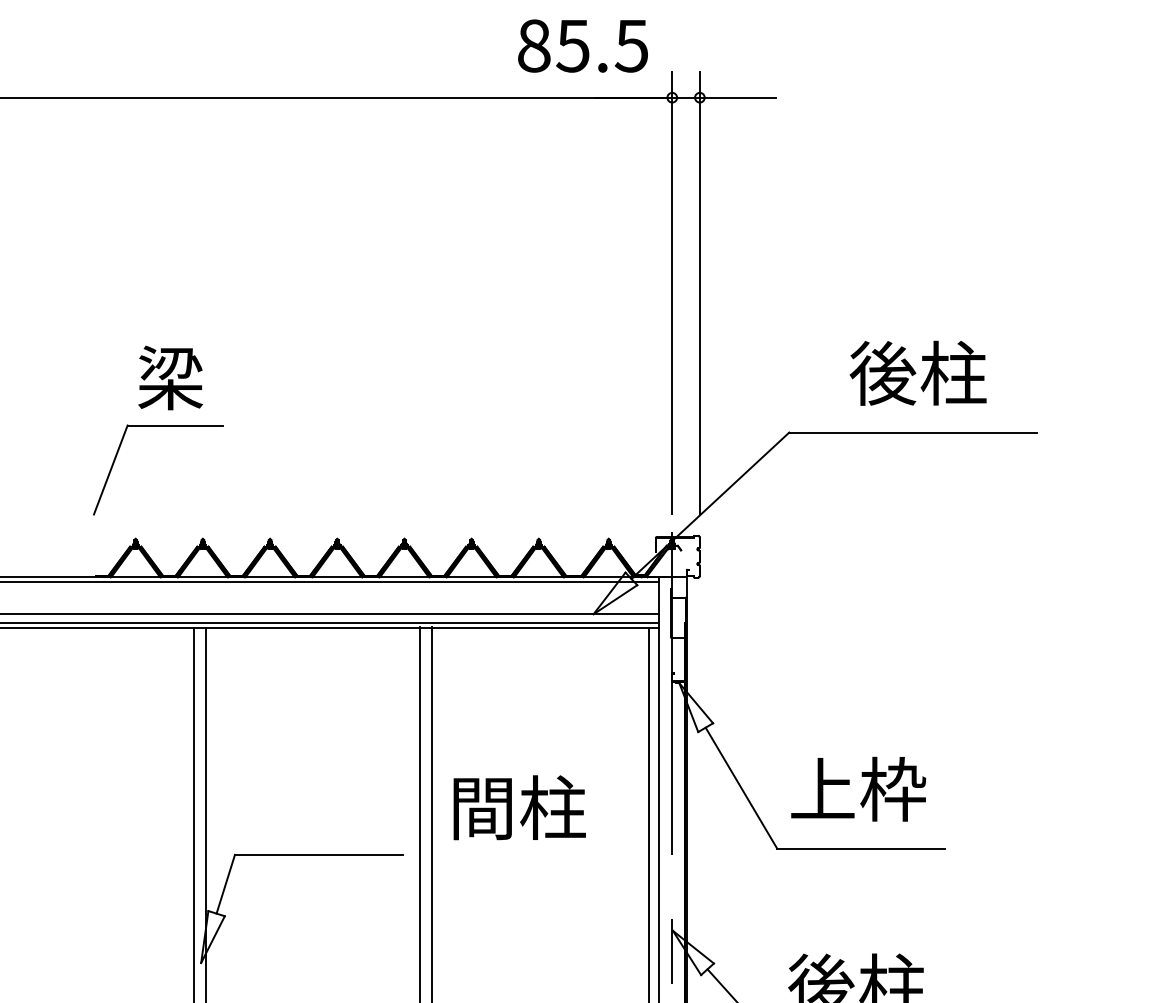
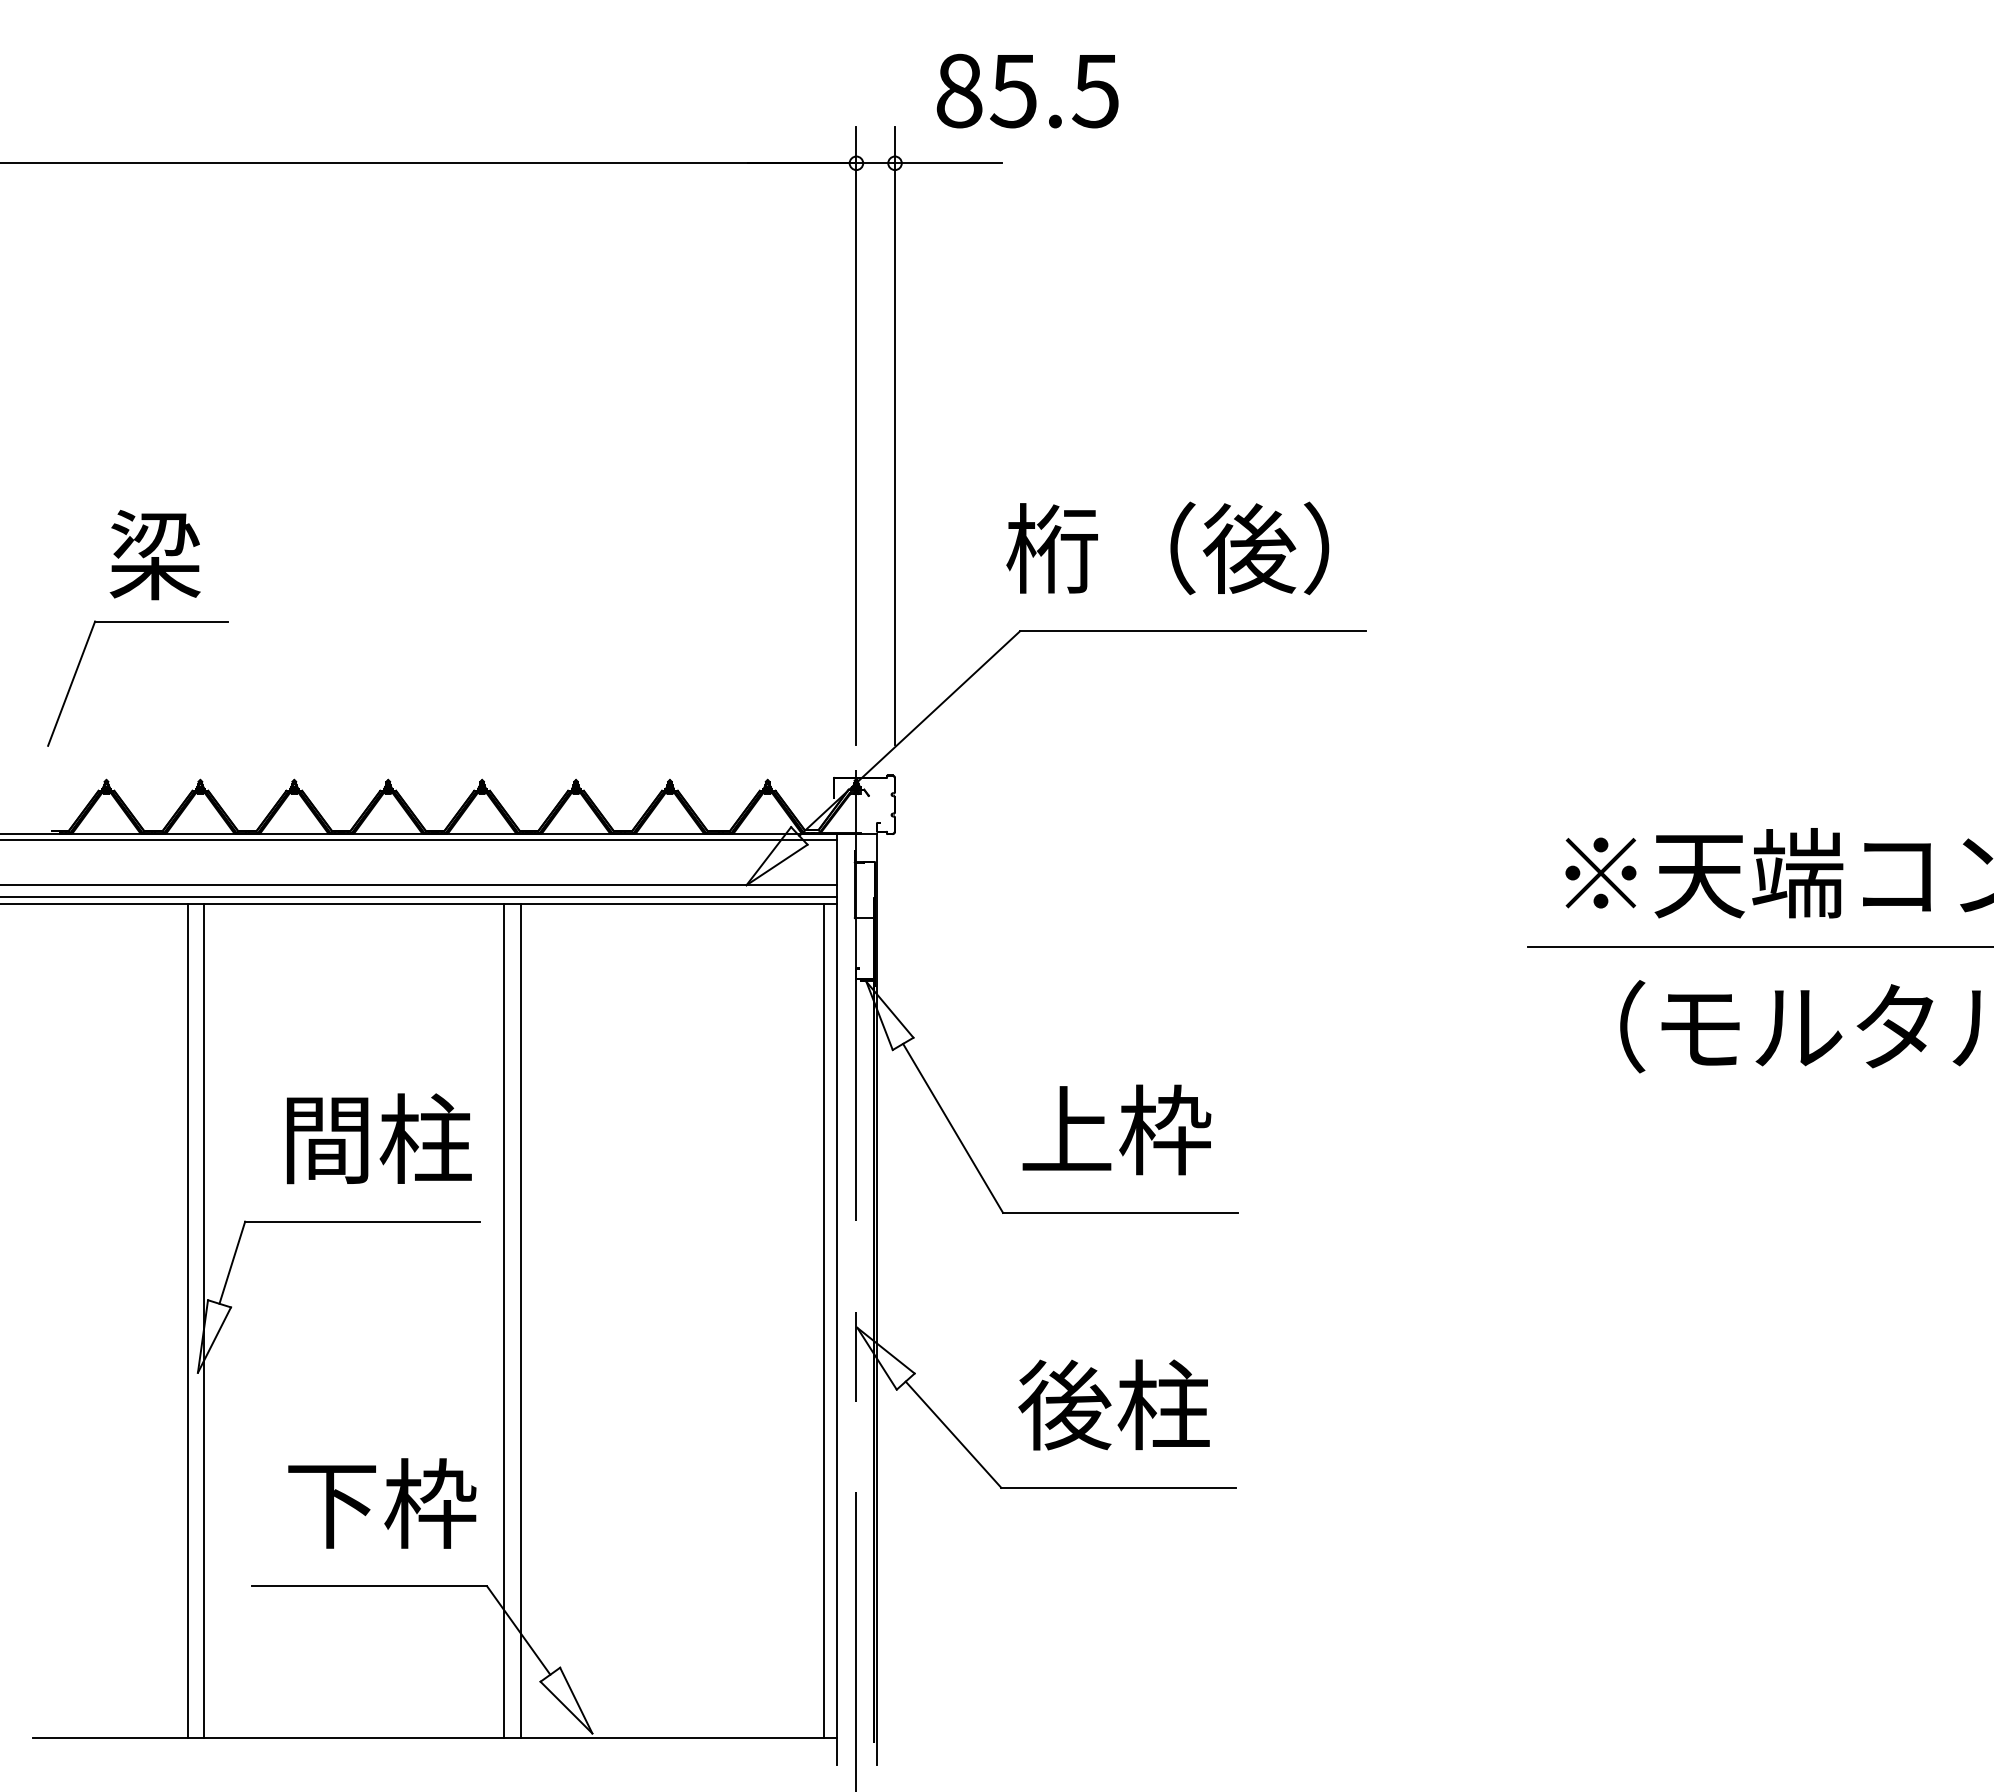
text: (582, 45) -> (1027, 90), moved
text: (894, 373) -> (1167, 548), 後柱 -> 桁（後）
text: (519, 807) -> (379, 1138), moved

